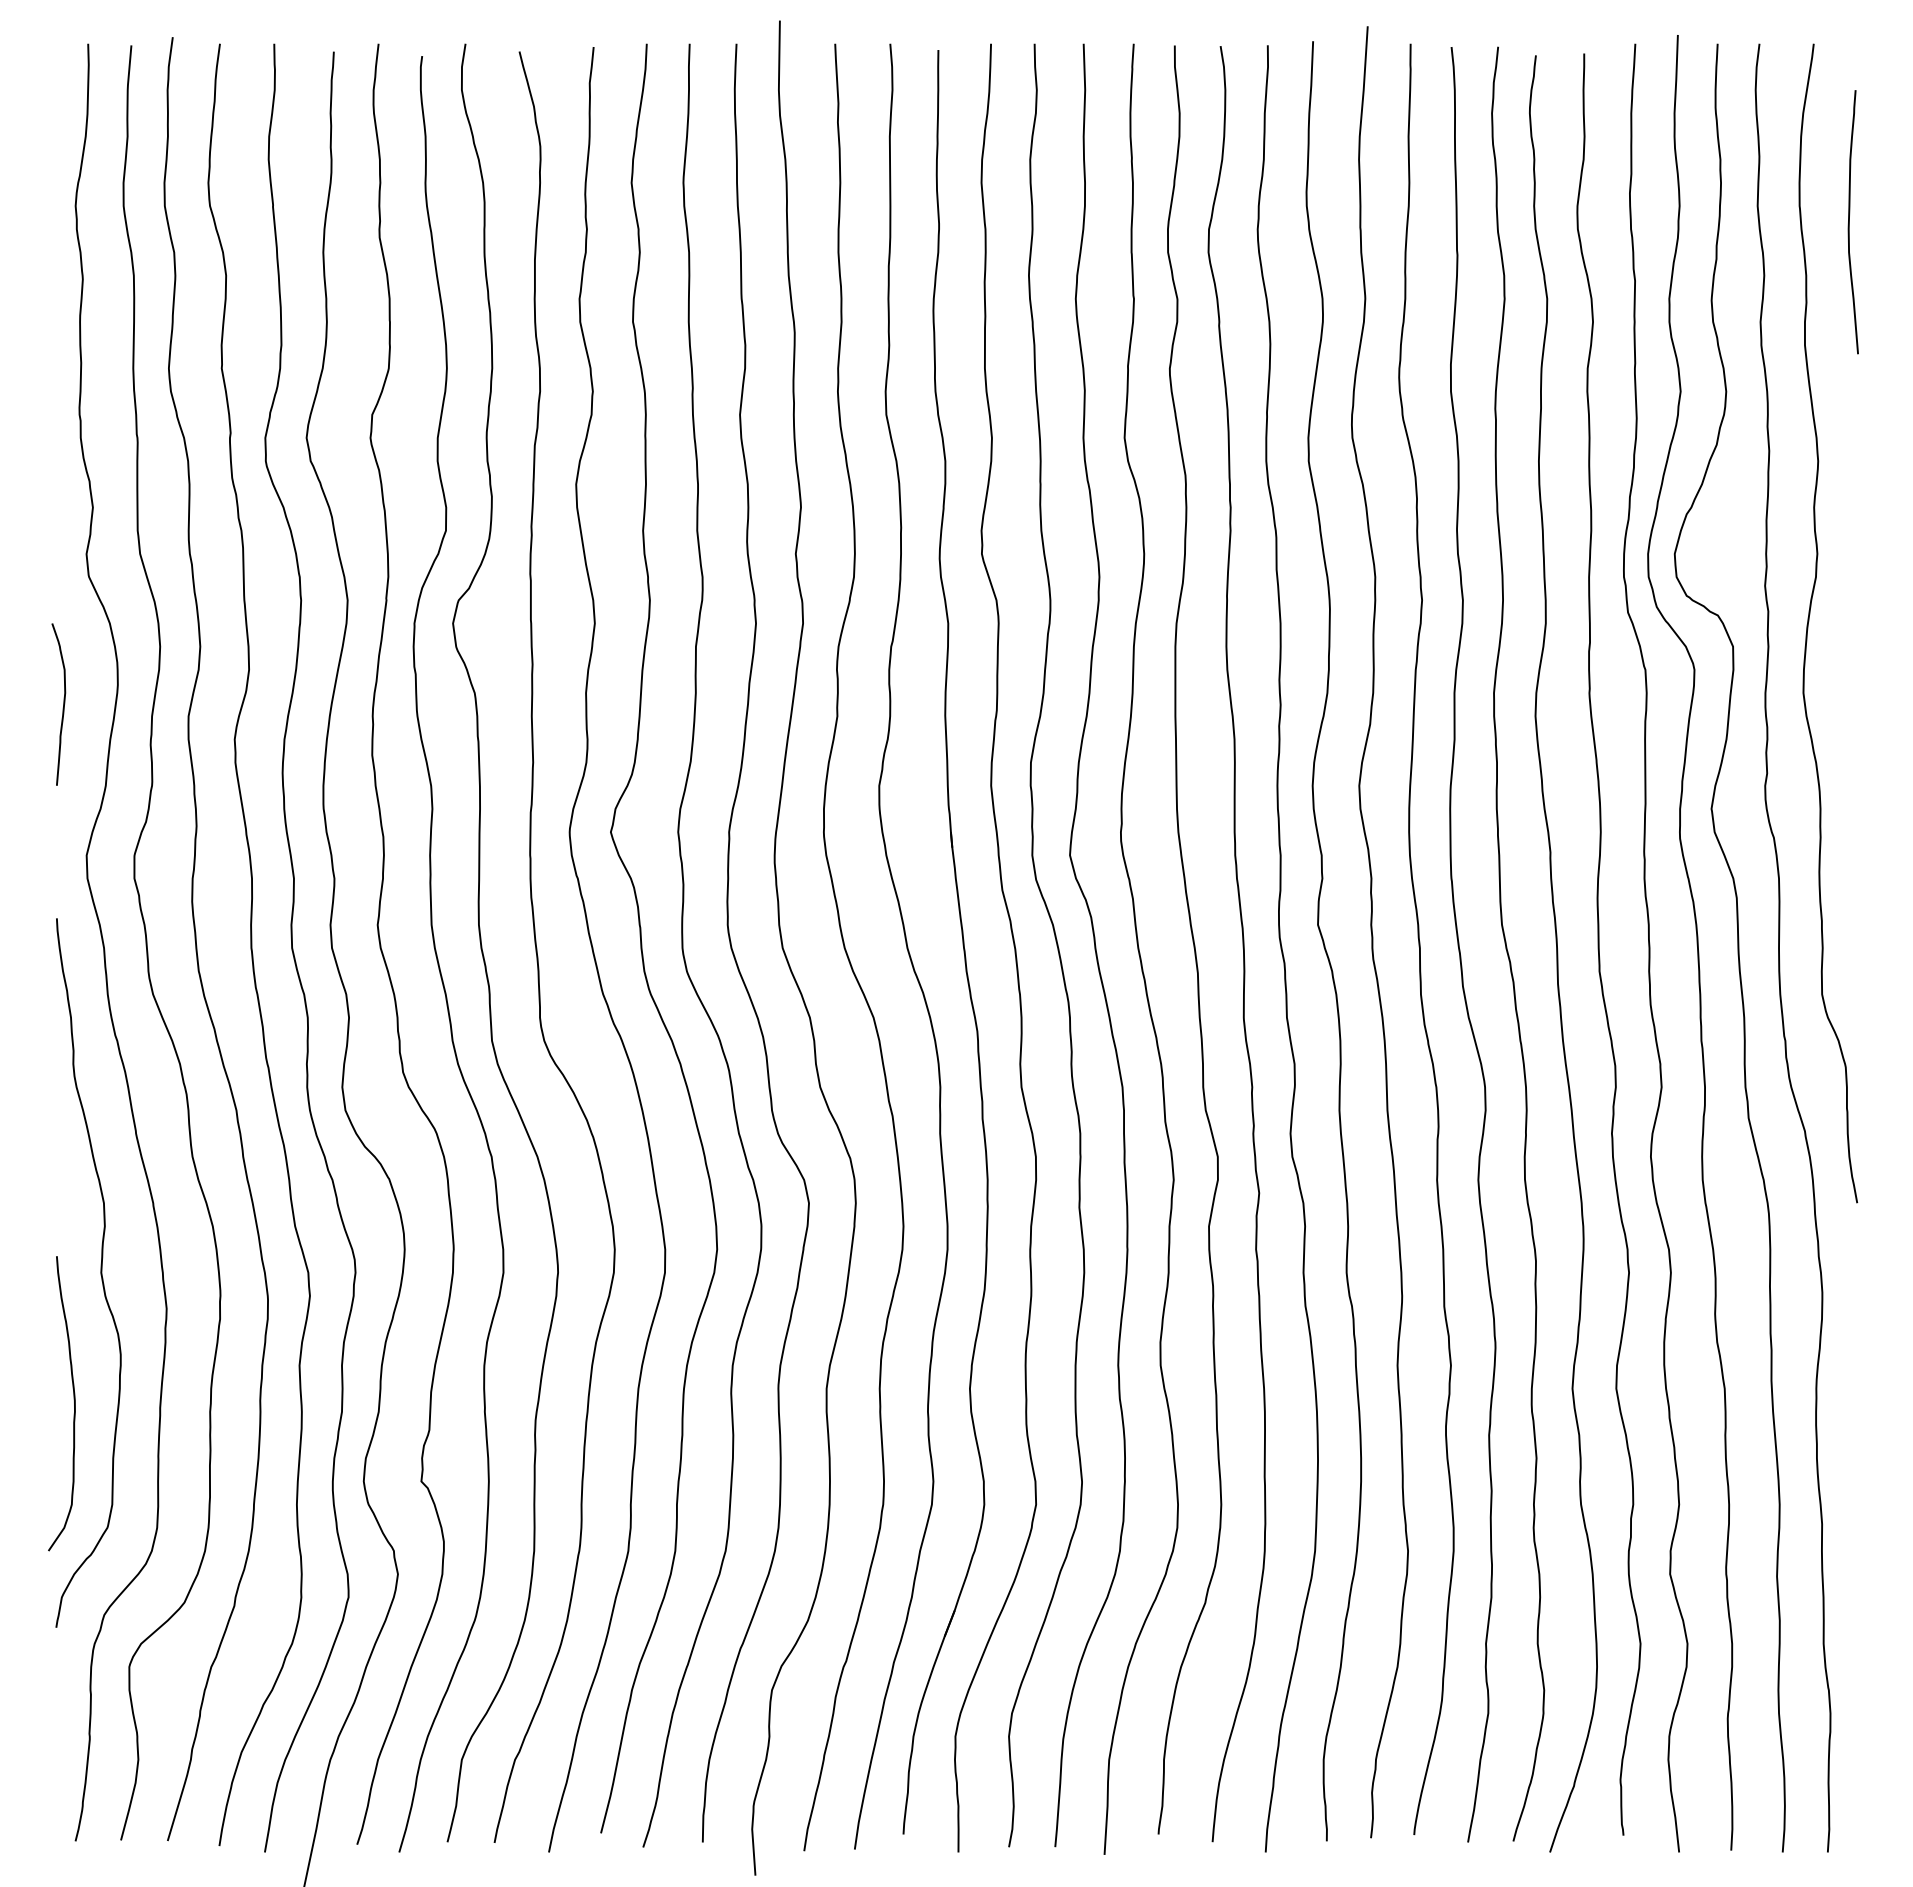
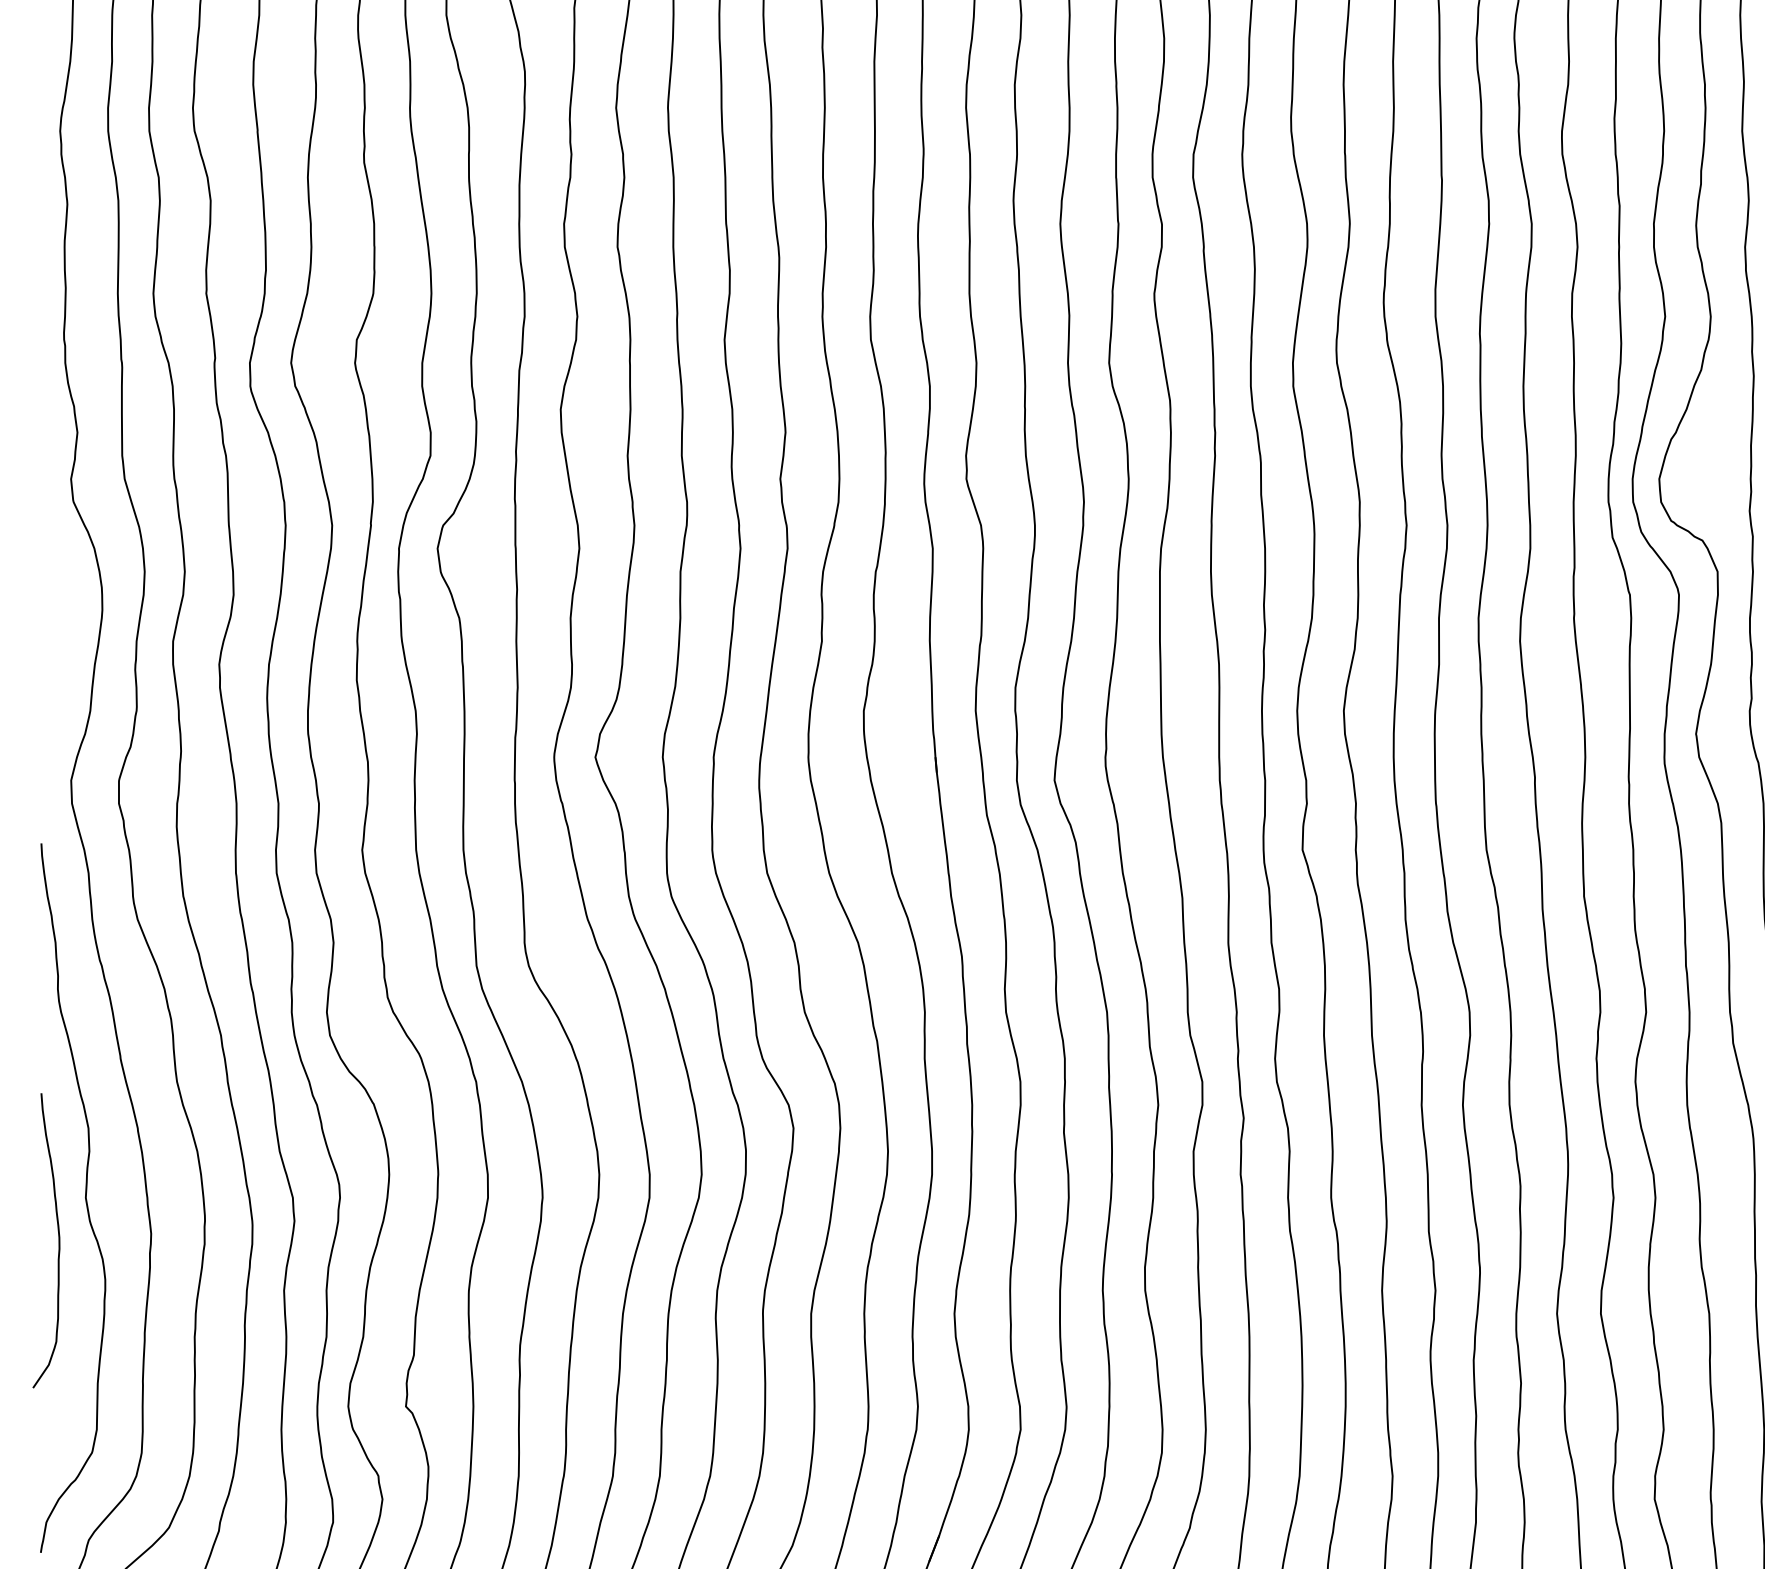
curve: (63, 704) -> (48, 629), removed
curve: (73, 1399) -> (58, 1236), moved

